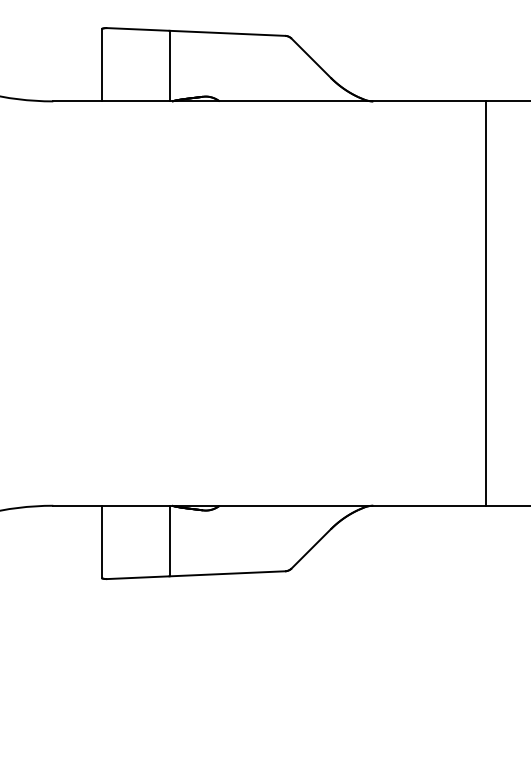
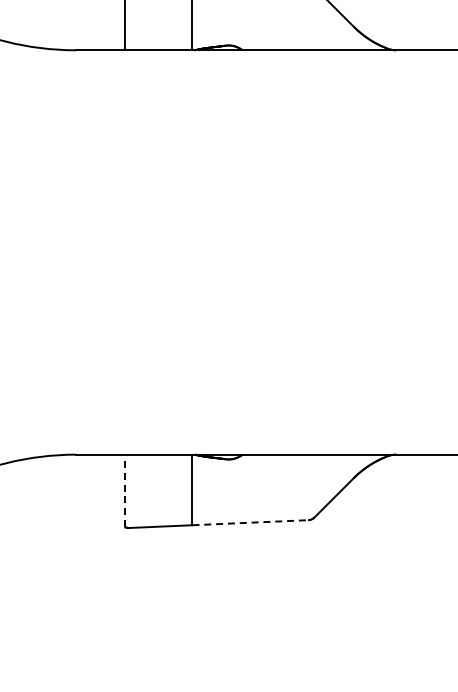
line: (101, 541) -> (124, 490), solid -> dashed
line: (227, 573) -> (250, 522), solid -> dashed

